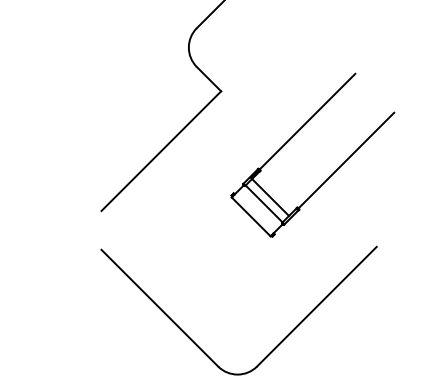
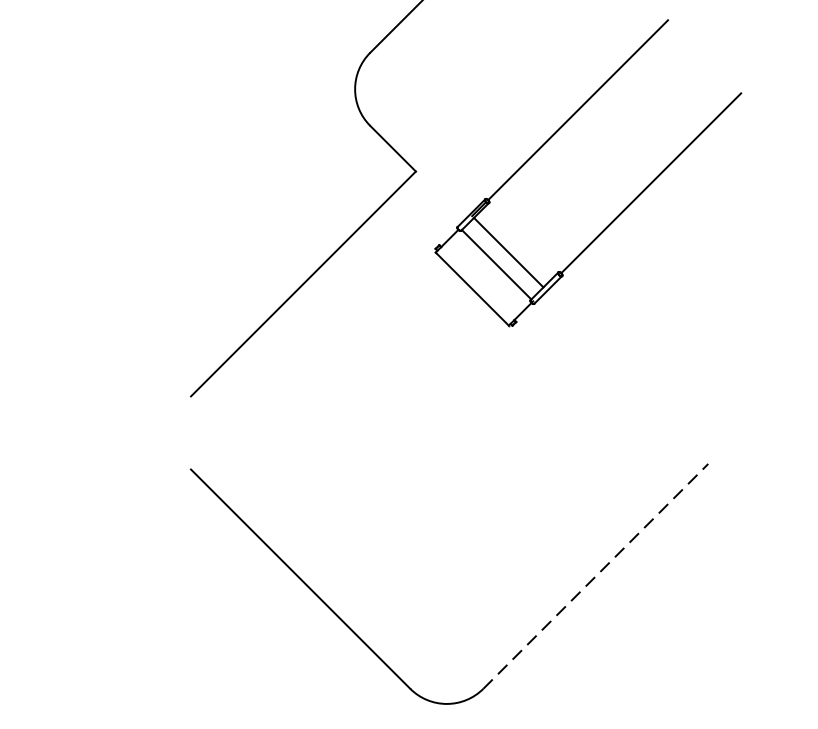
part: (294, 136) -> (553, 137), moved
line: (316, 306) -> (595, 575), solid -> dashed

